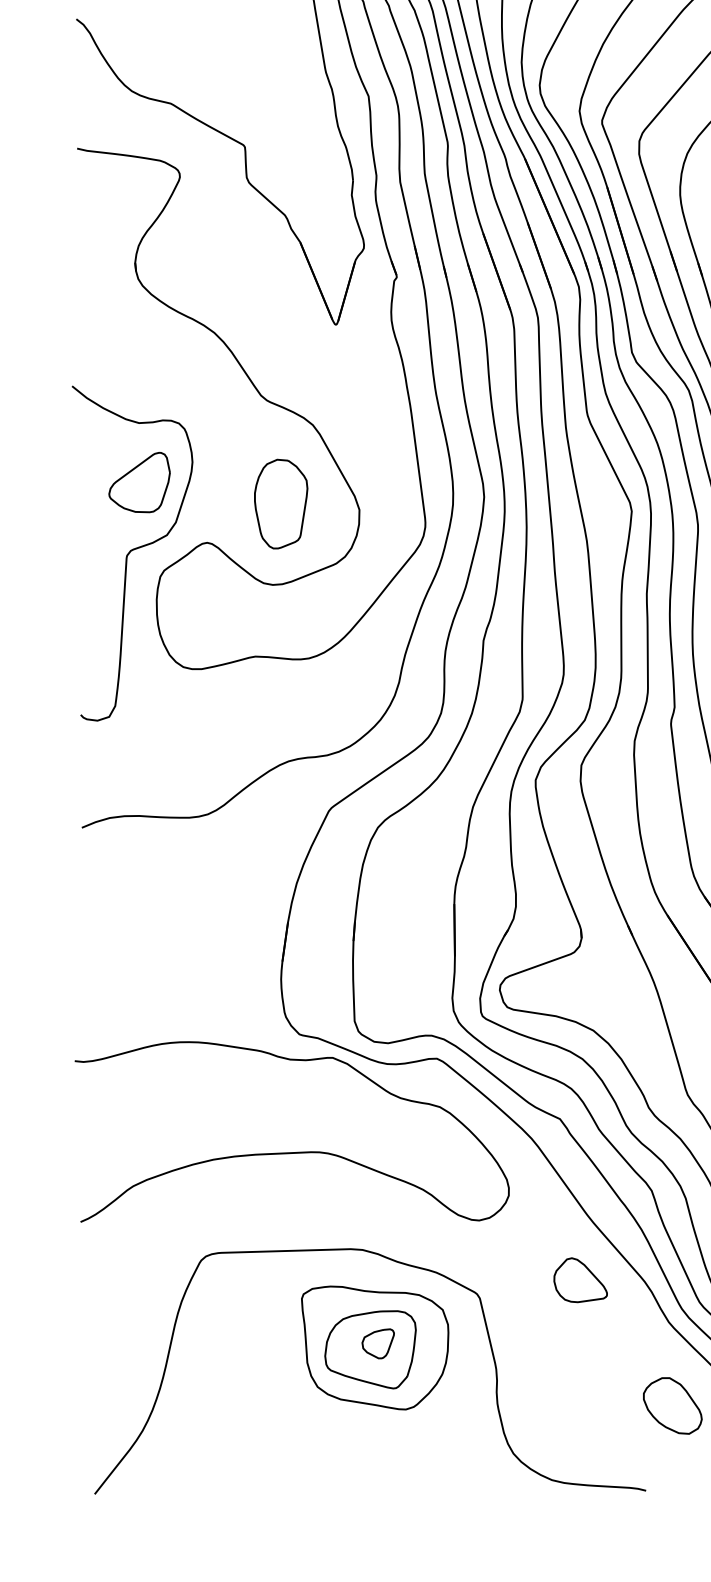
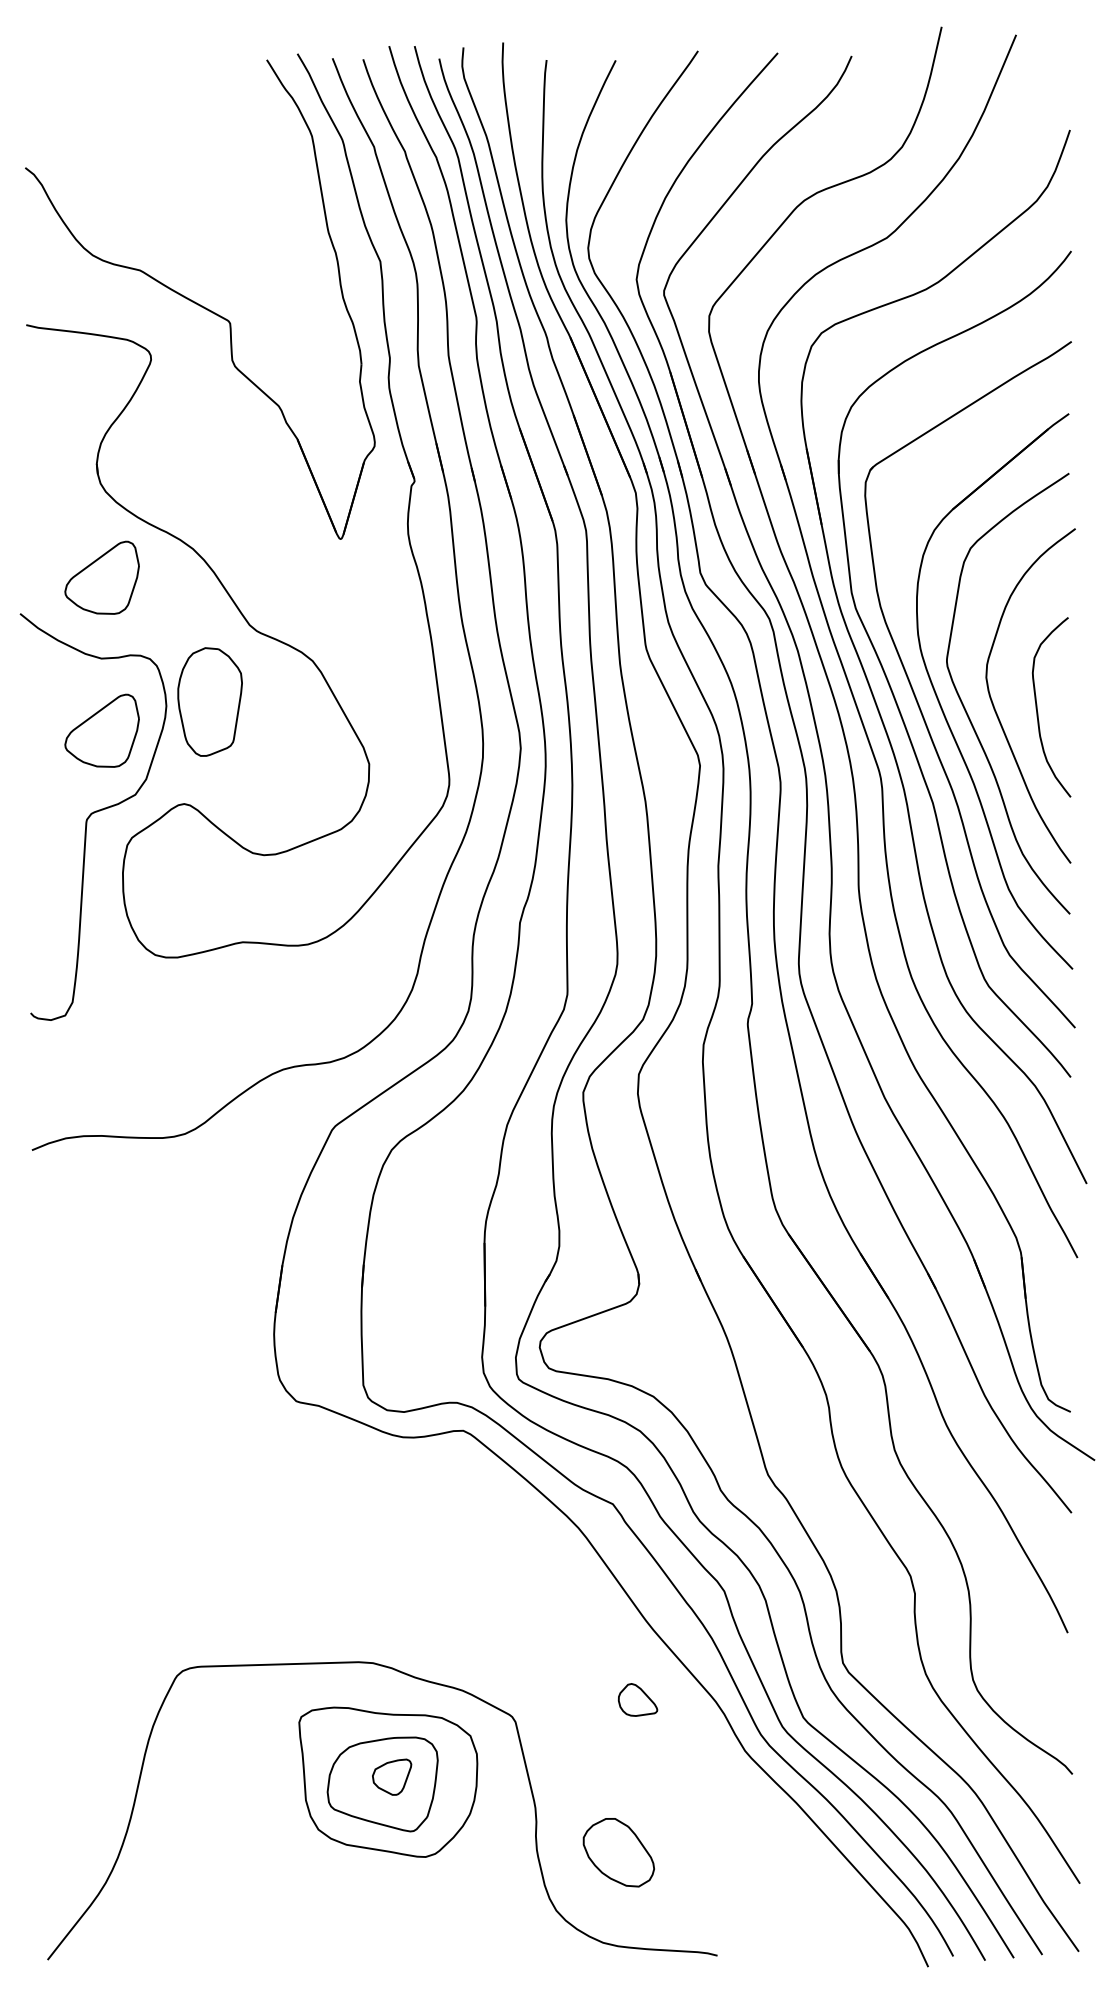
part: (139, 356) -> (101, 577), added
part: (280, 503) -> (209, 701), moved
curve: (292, 1152) -> (287, 1544), removed
part: (580, 1279) -> (637, 1699), size x0.6
part: (672, 1405) -> (618, 1852), moved

